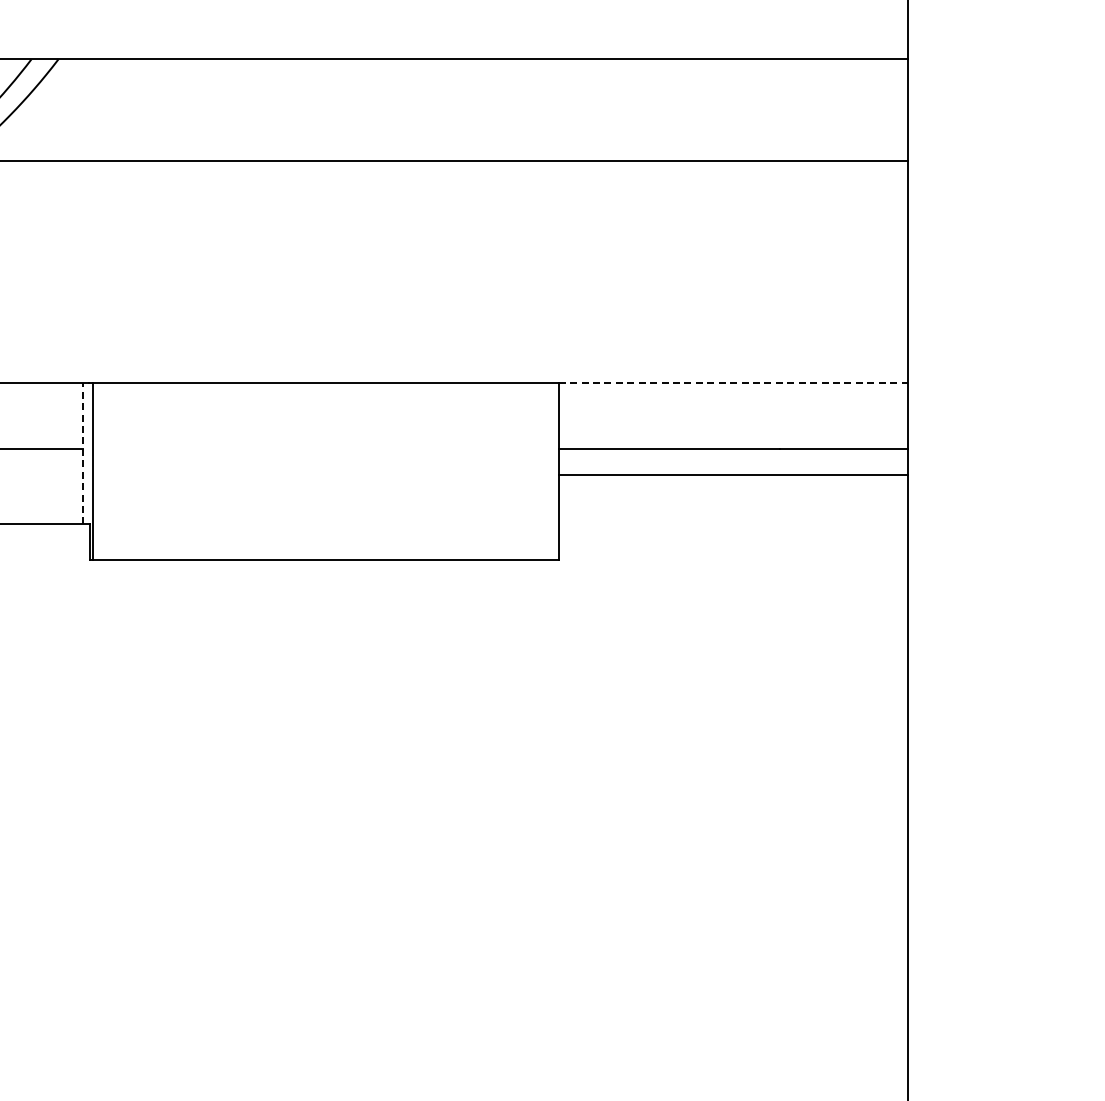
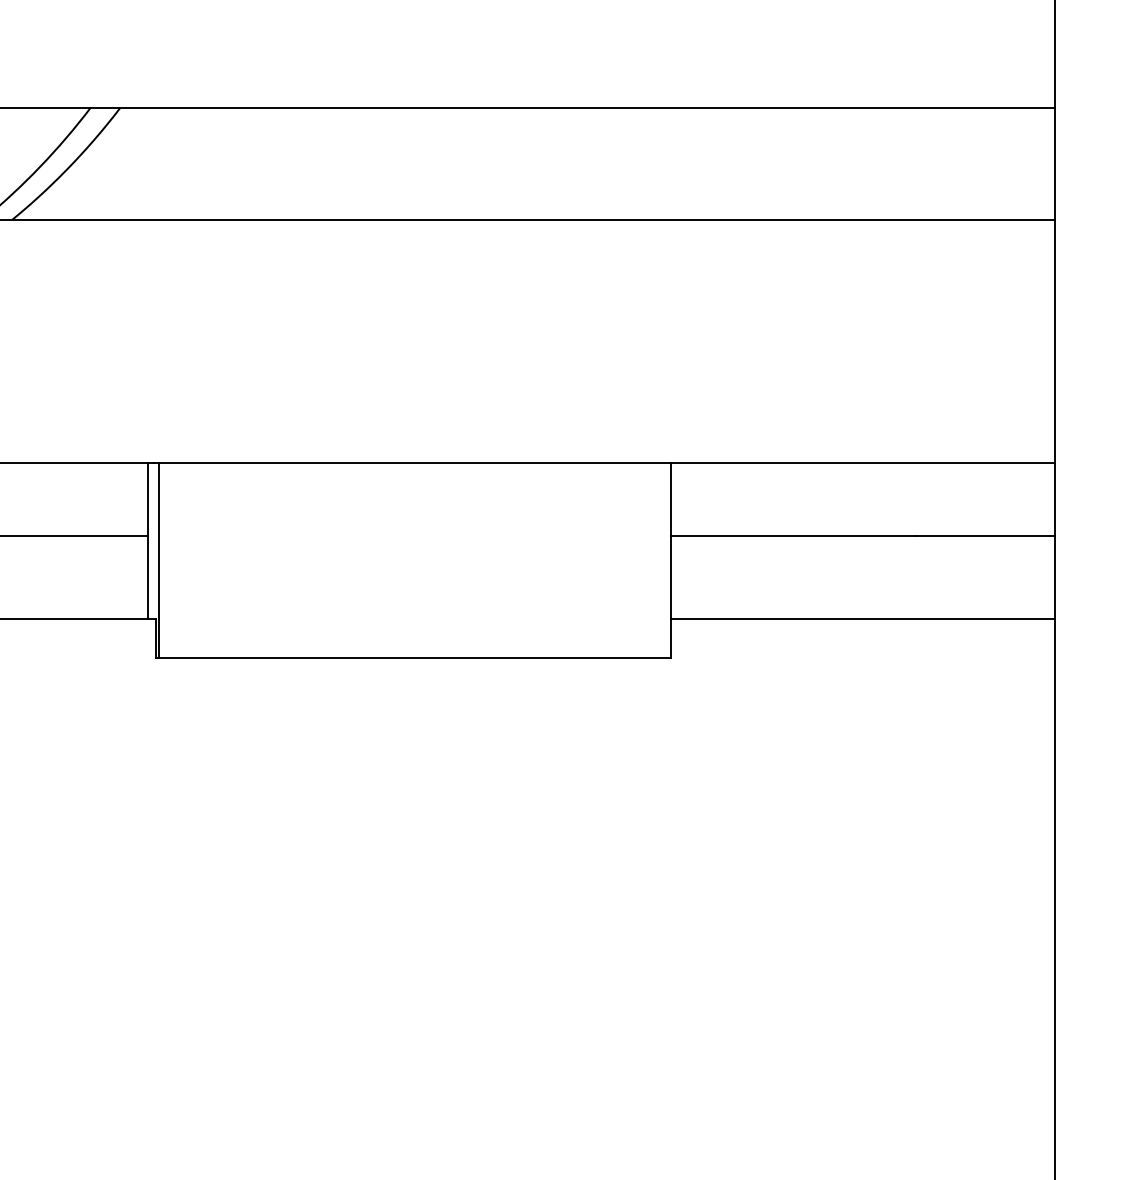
line: (733, 382) -> (863, 463), dashed -> solid
line: (83, 453) -> (148, 541), dashed -> solid
line: (732, 475) -> (862, 619), moved

